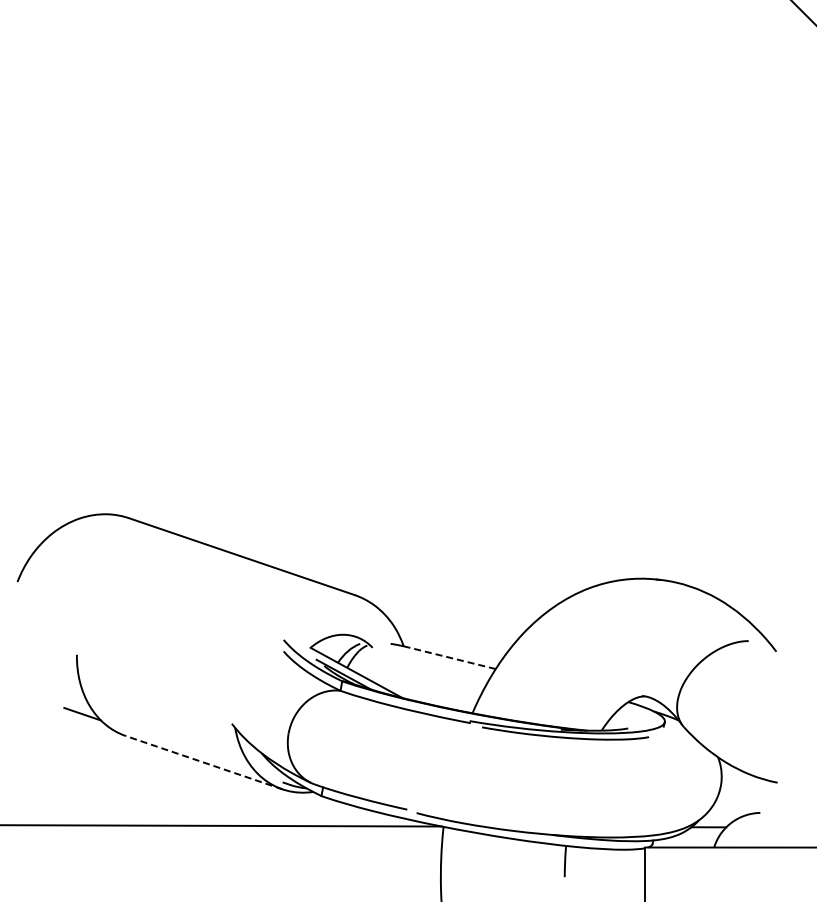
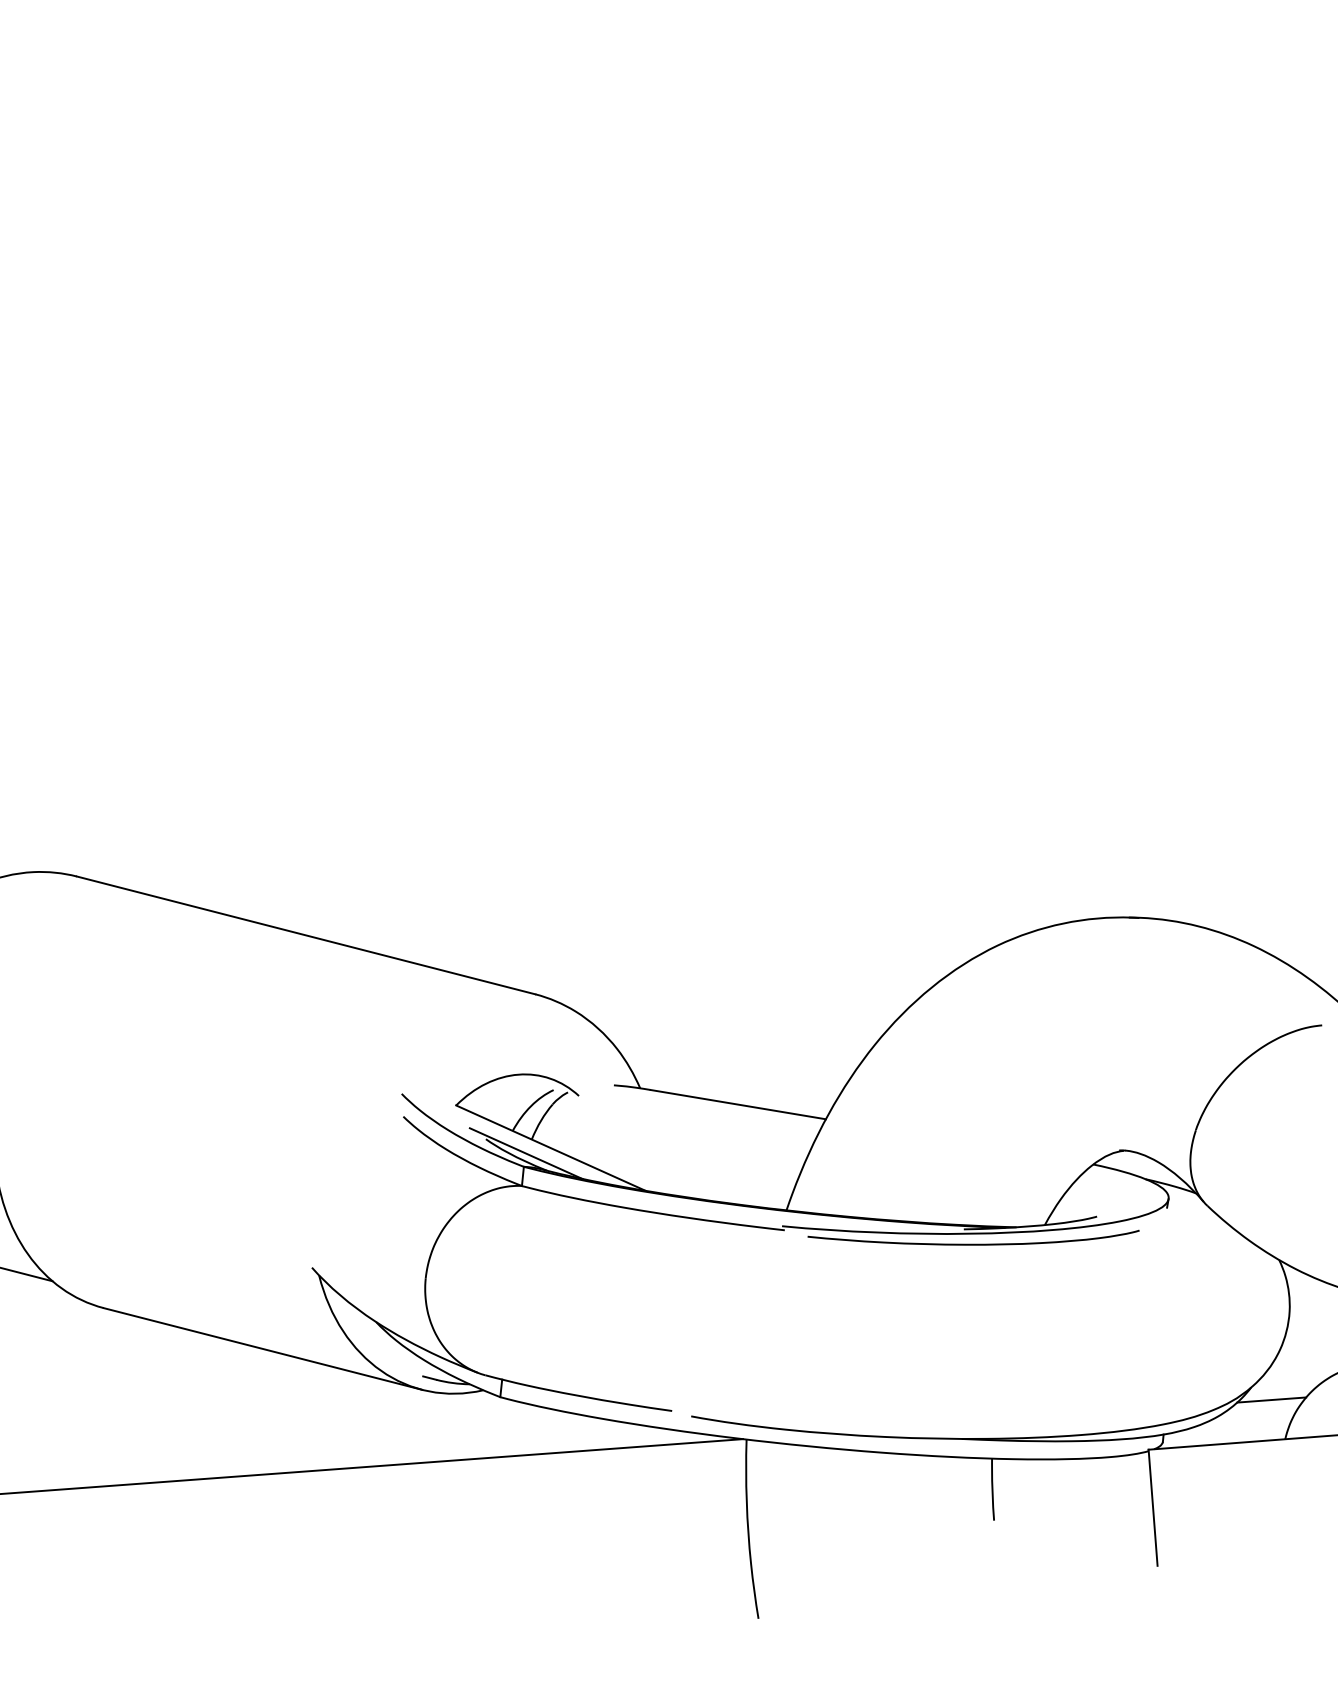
line: (452, 658) -> (738, 1104), dashed -> solid
line: (204, 762) -> (263, 1348), dashed -> solid

